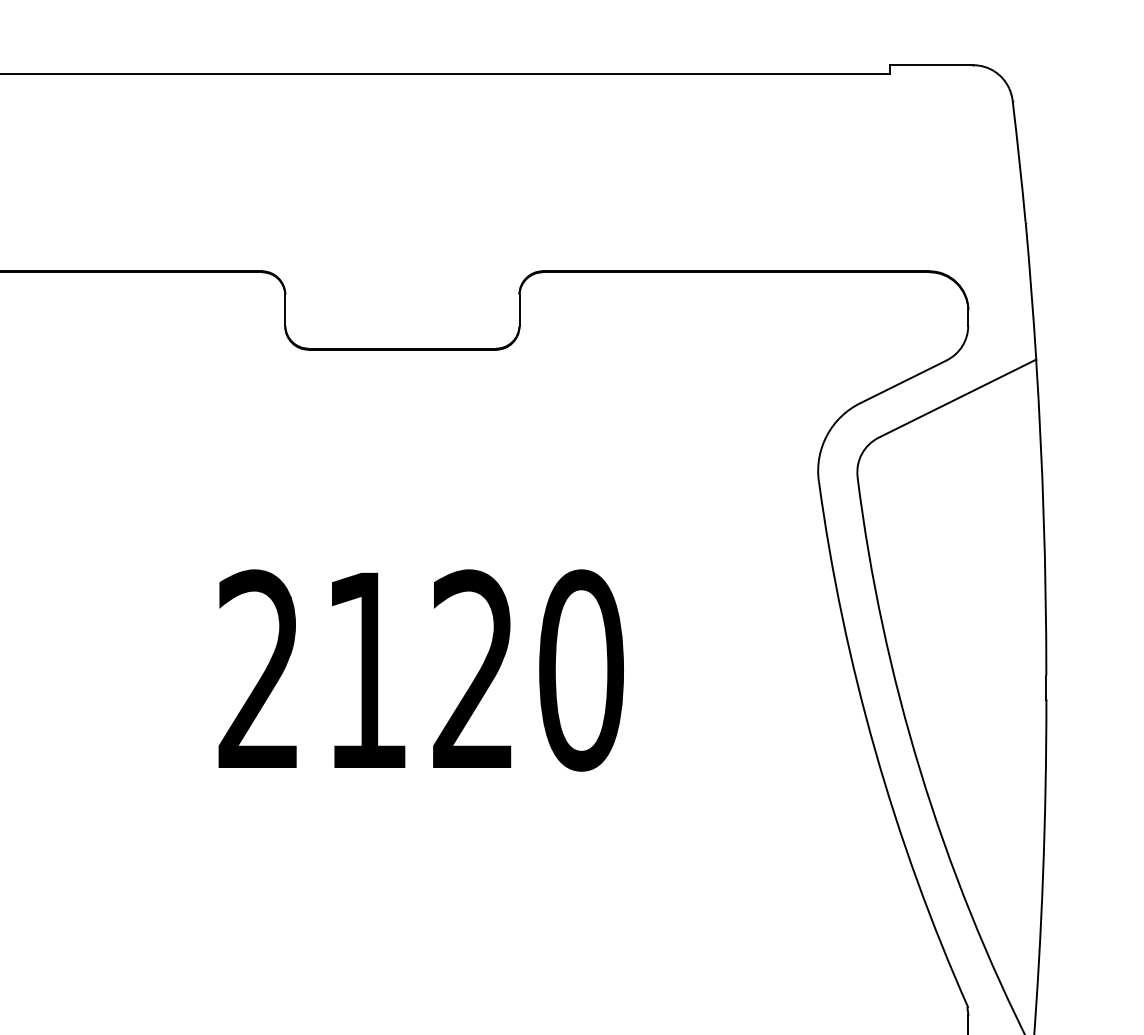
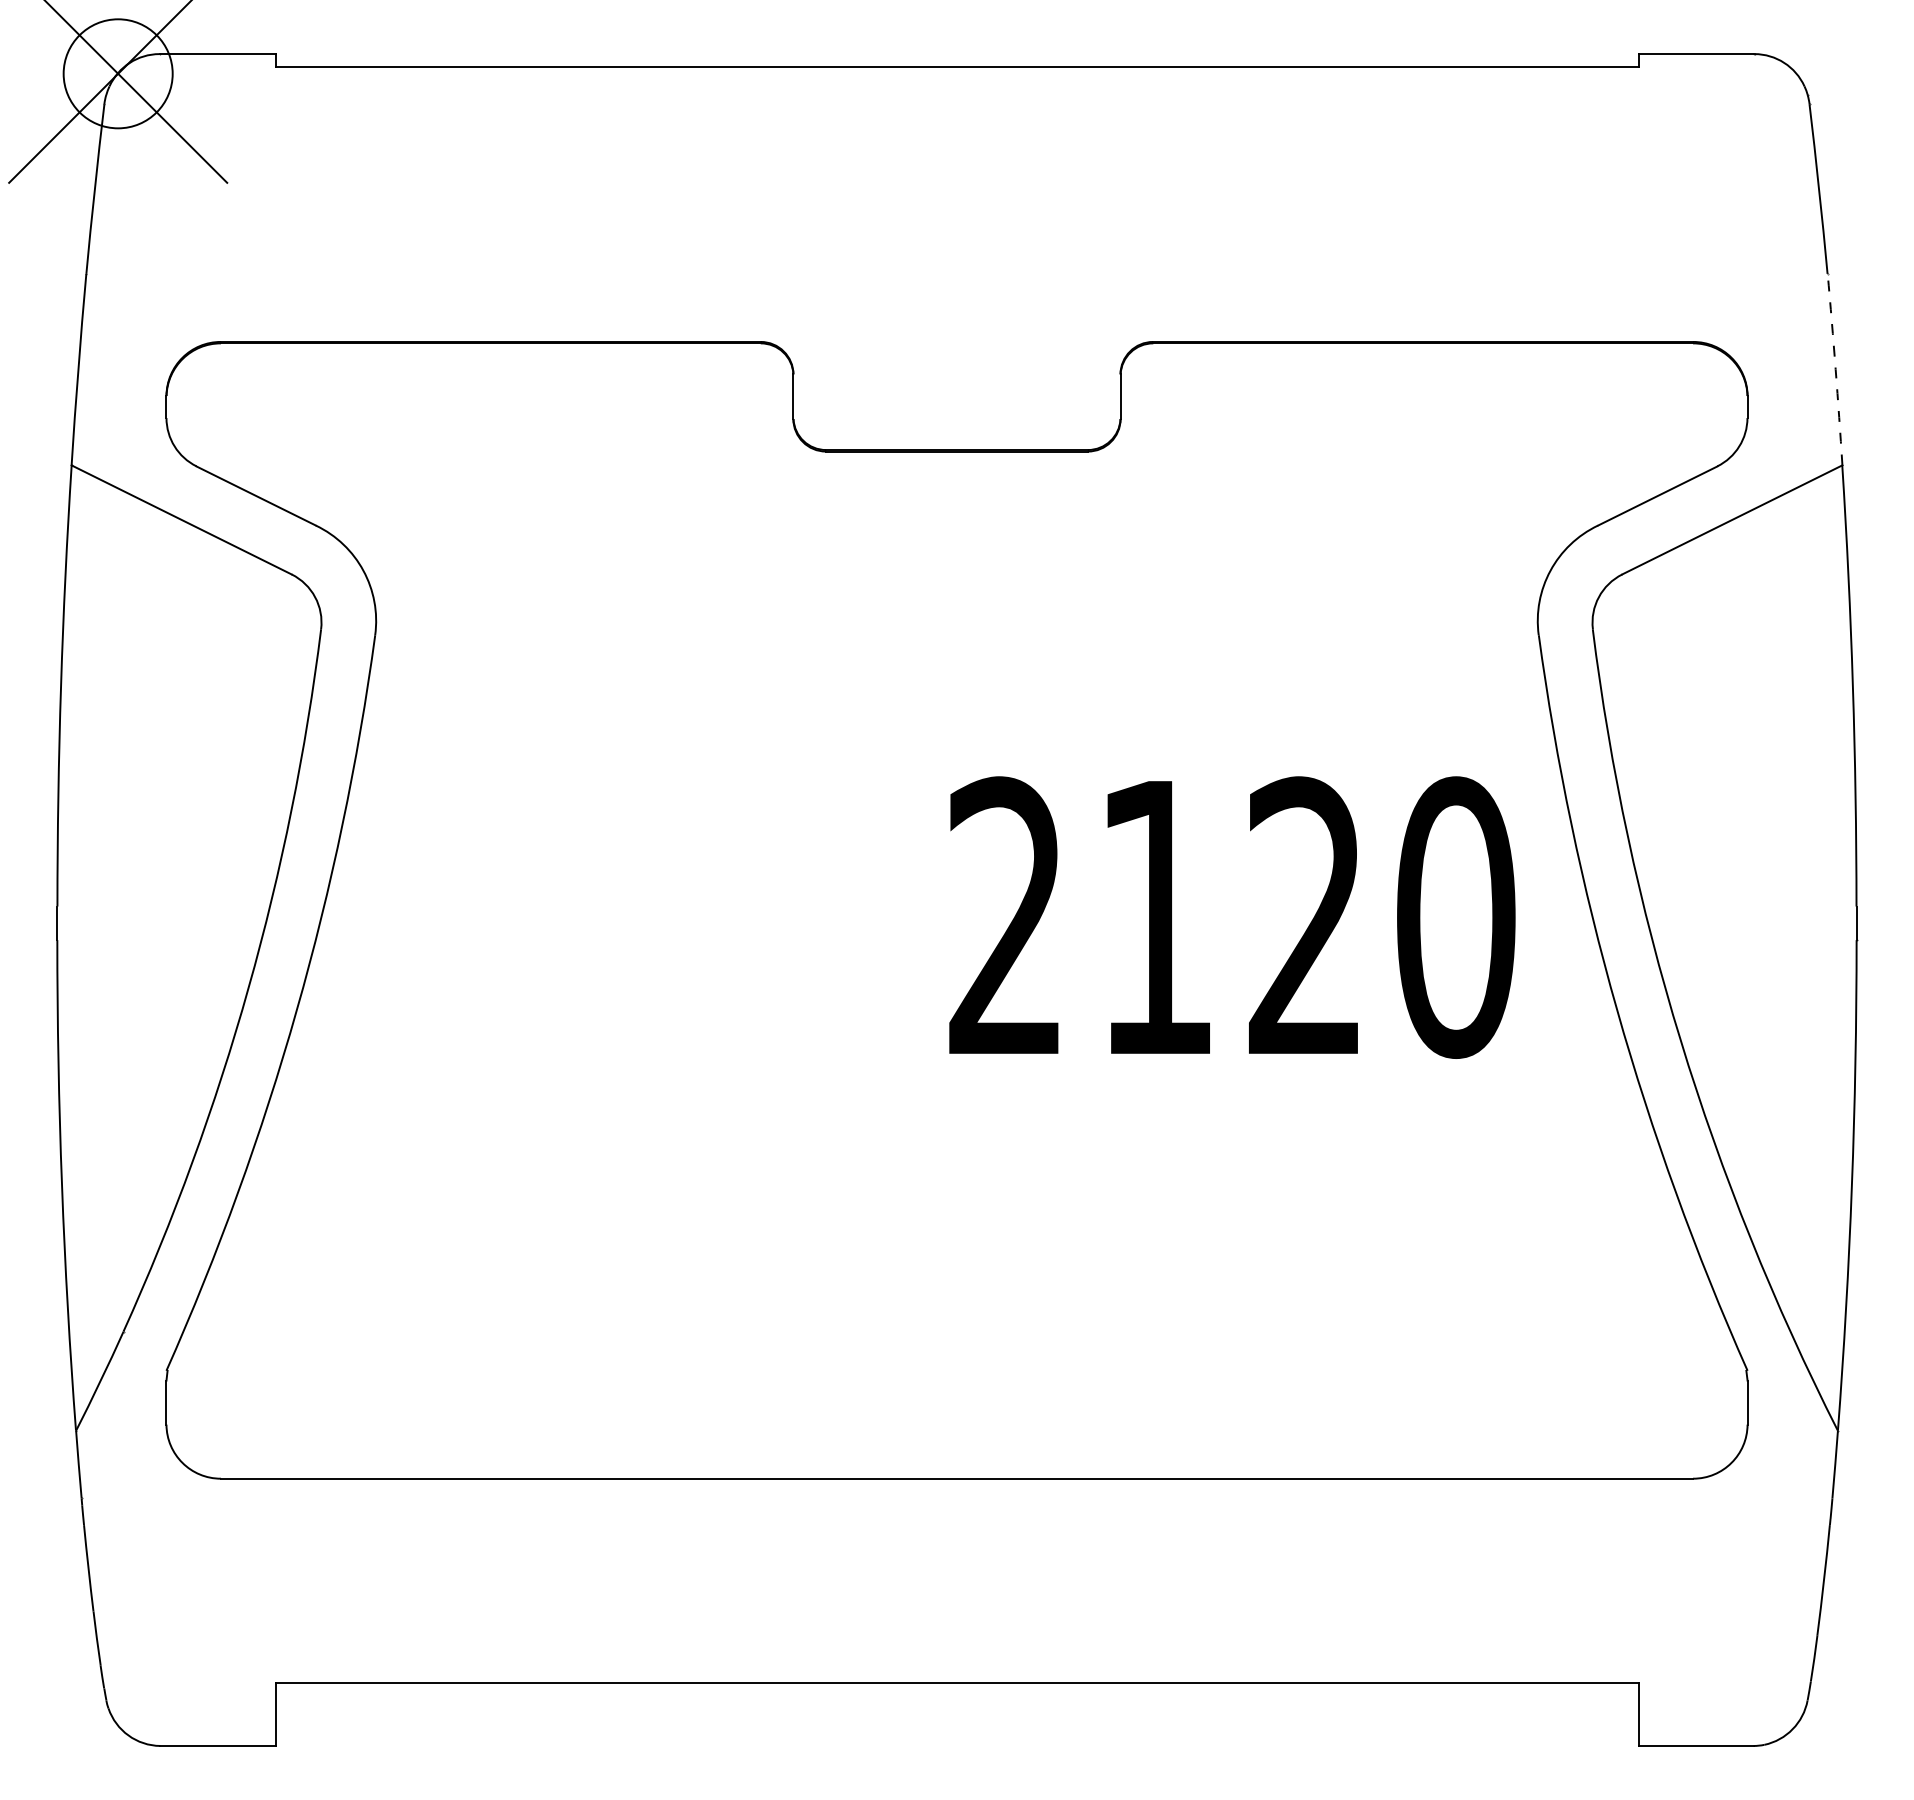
arc: (1031, 291) -> (1835, 369), solid -> dashed
text: (421, 670) -> (1232, 917), moved

